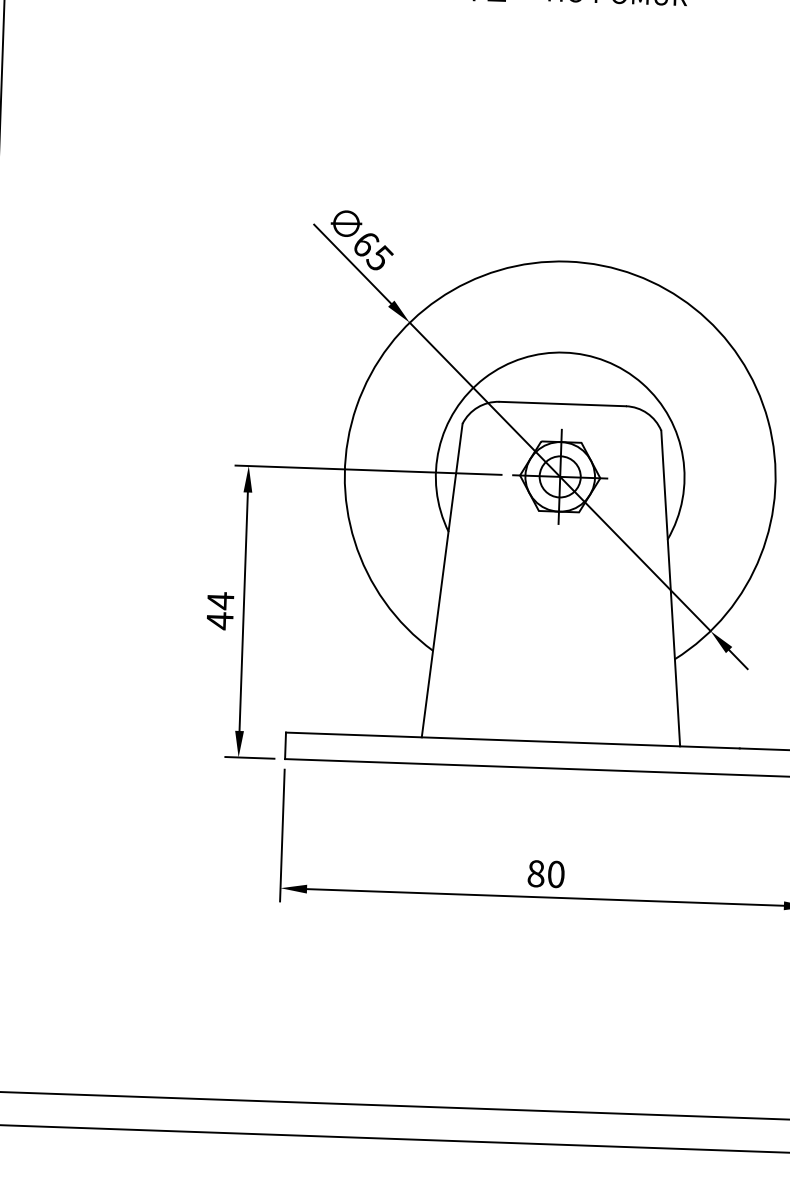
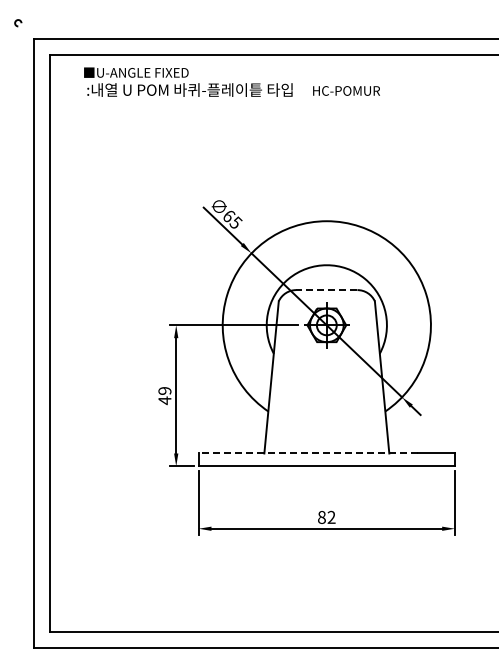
line: (562, 404) -> (326, 290), solid -> dashed
text: (219, 599) -> (164, 390), 44 -> 49
line: (513, 740) -> (308, 453), solid -> dashed
text: (555, 874) -> (331, 517), 80 -> 82

